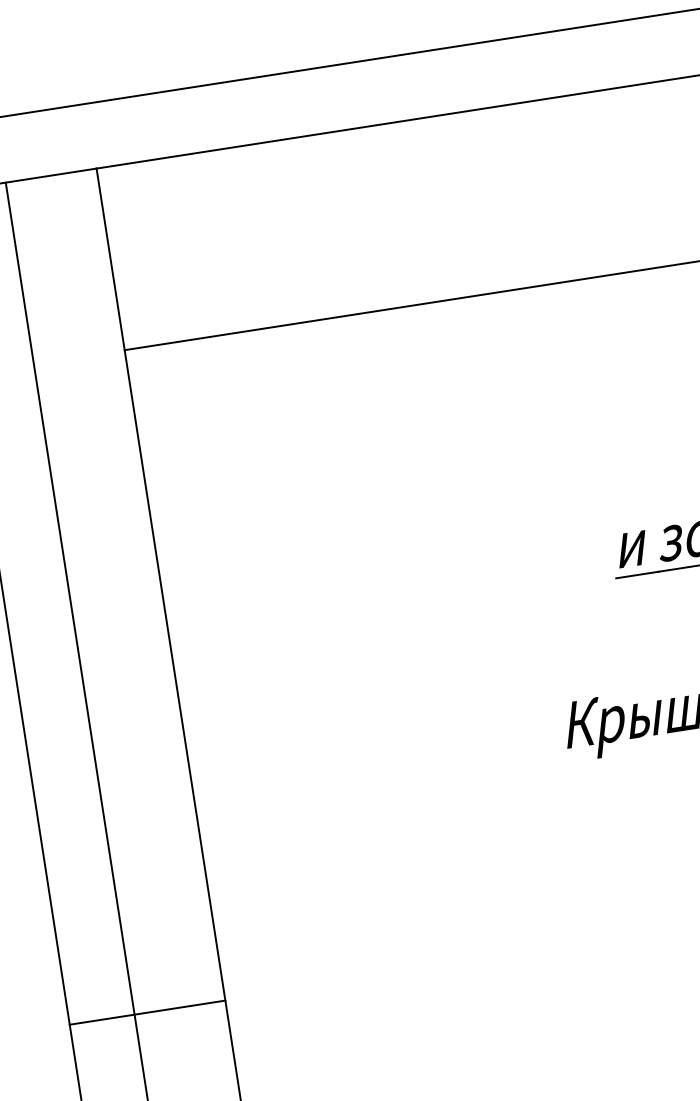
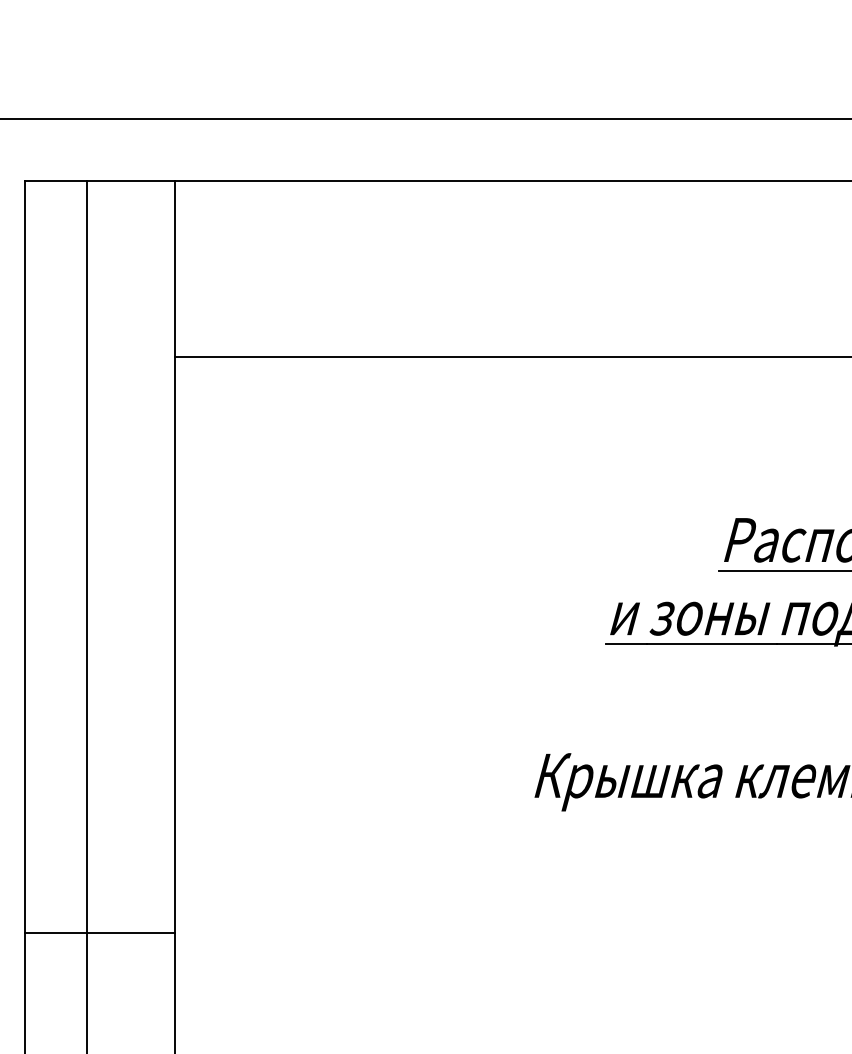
line: (147, 1012) -> (99, 933), moved

